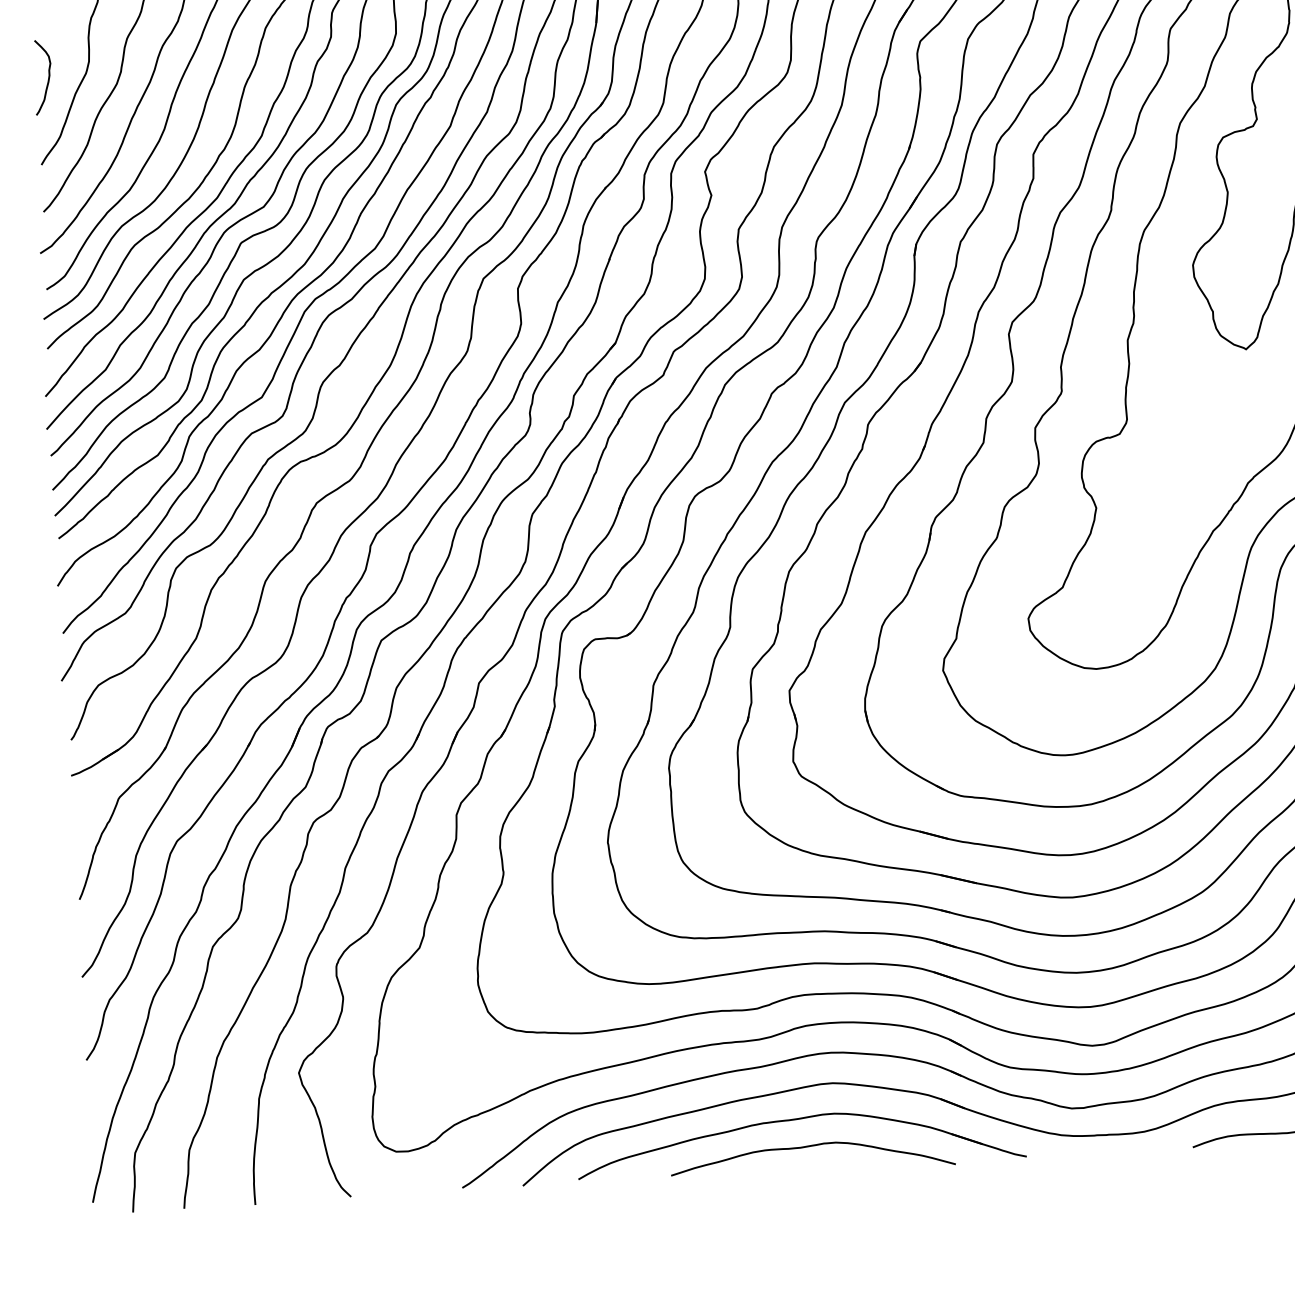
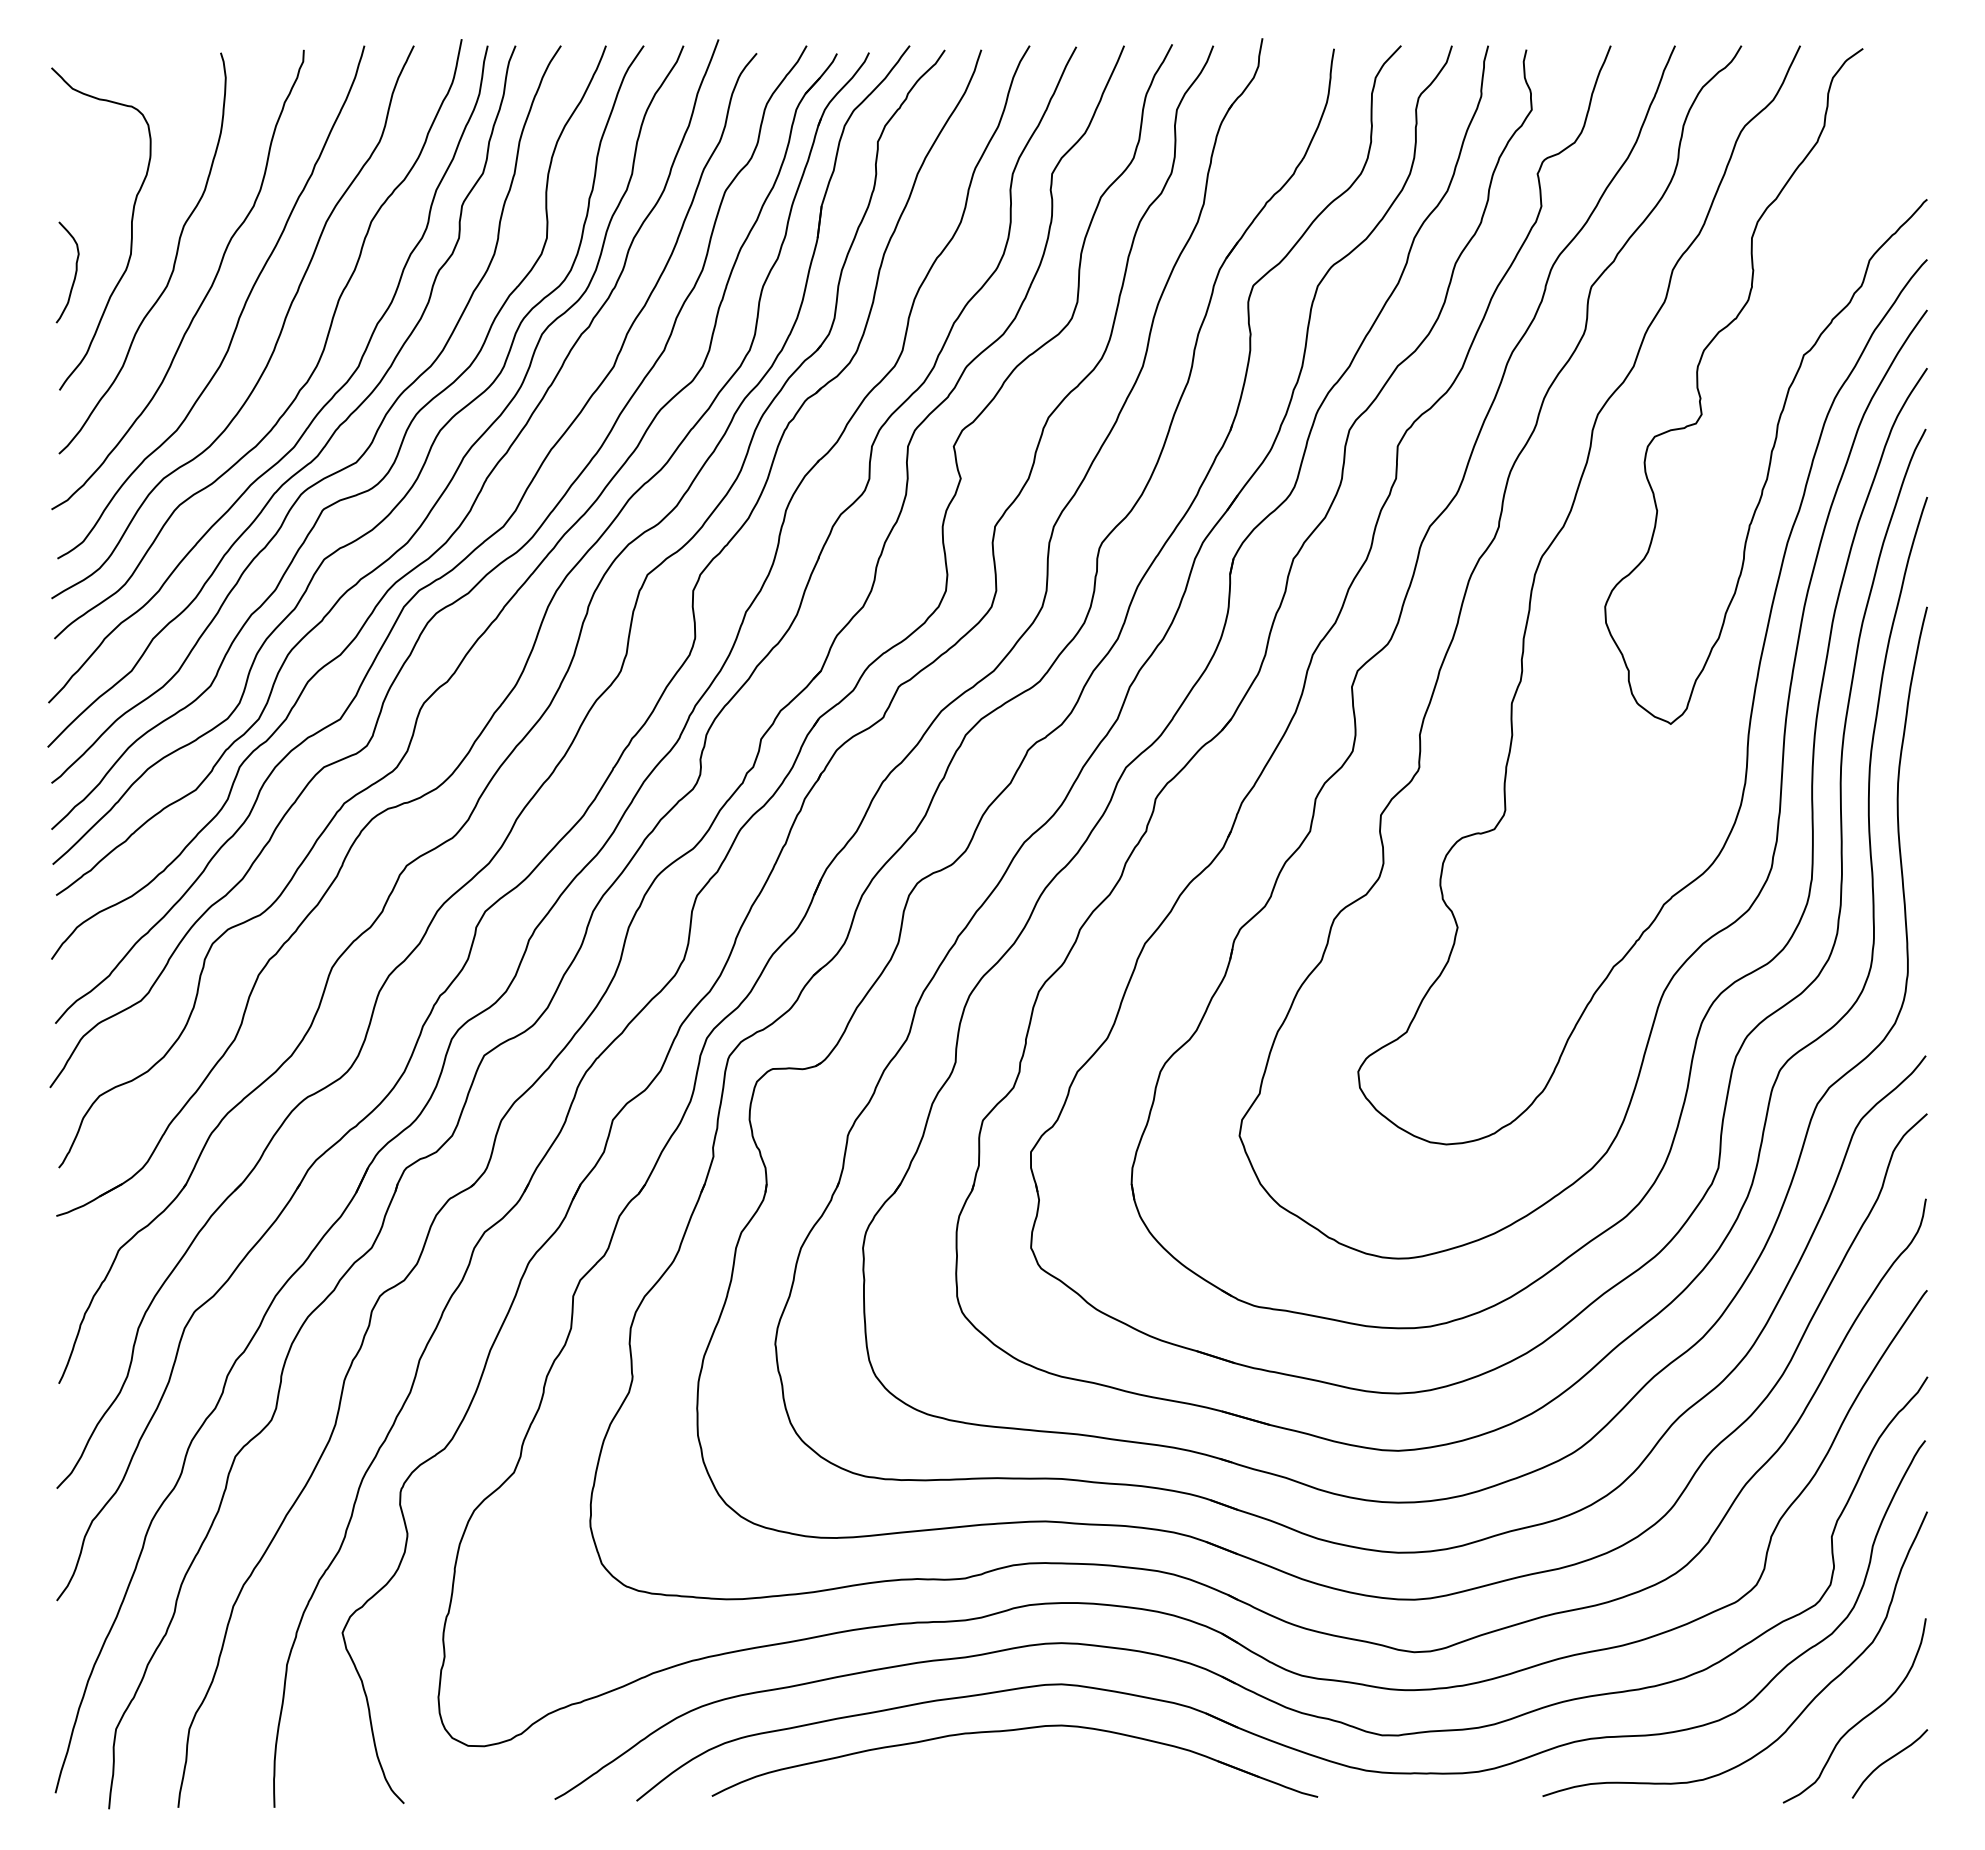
curve: (811, 1146) -> (1028, 1768), removed

